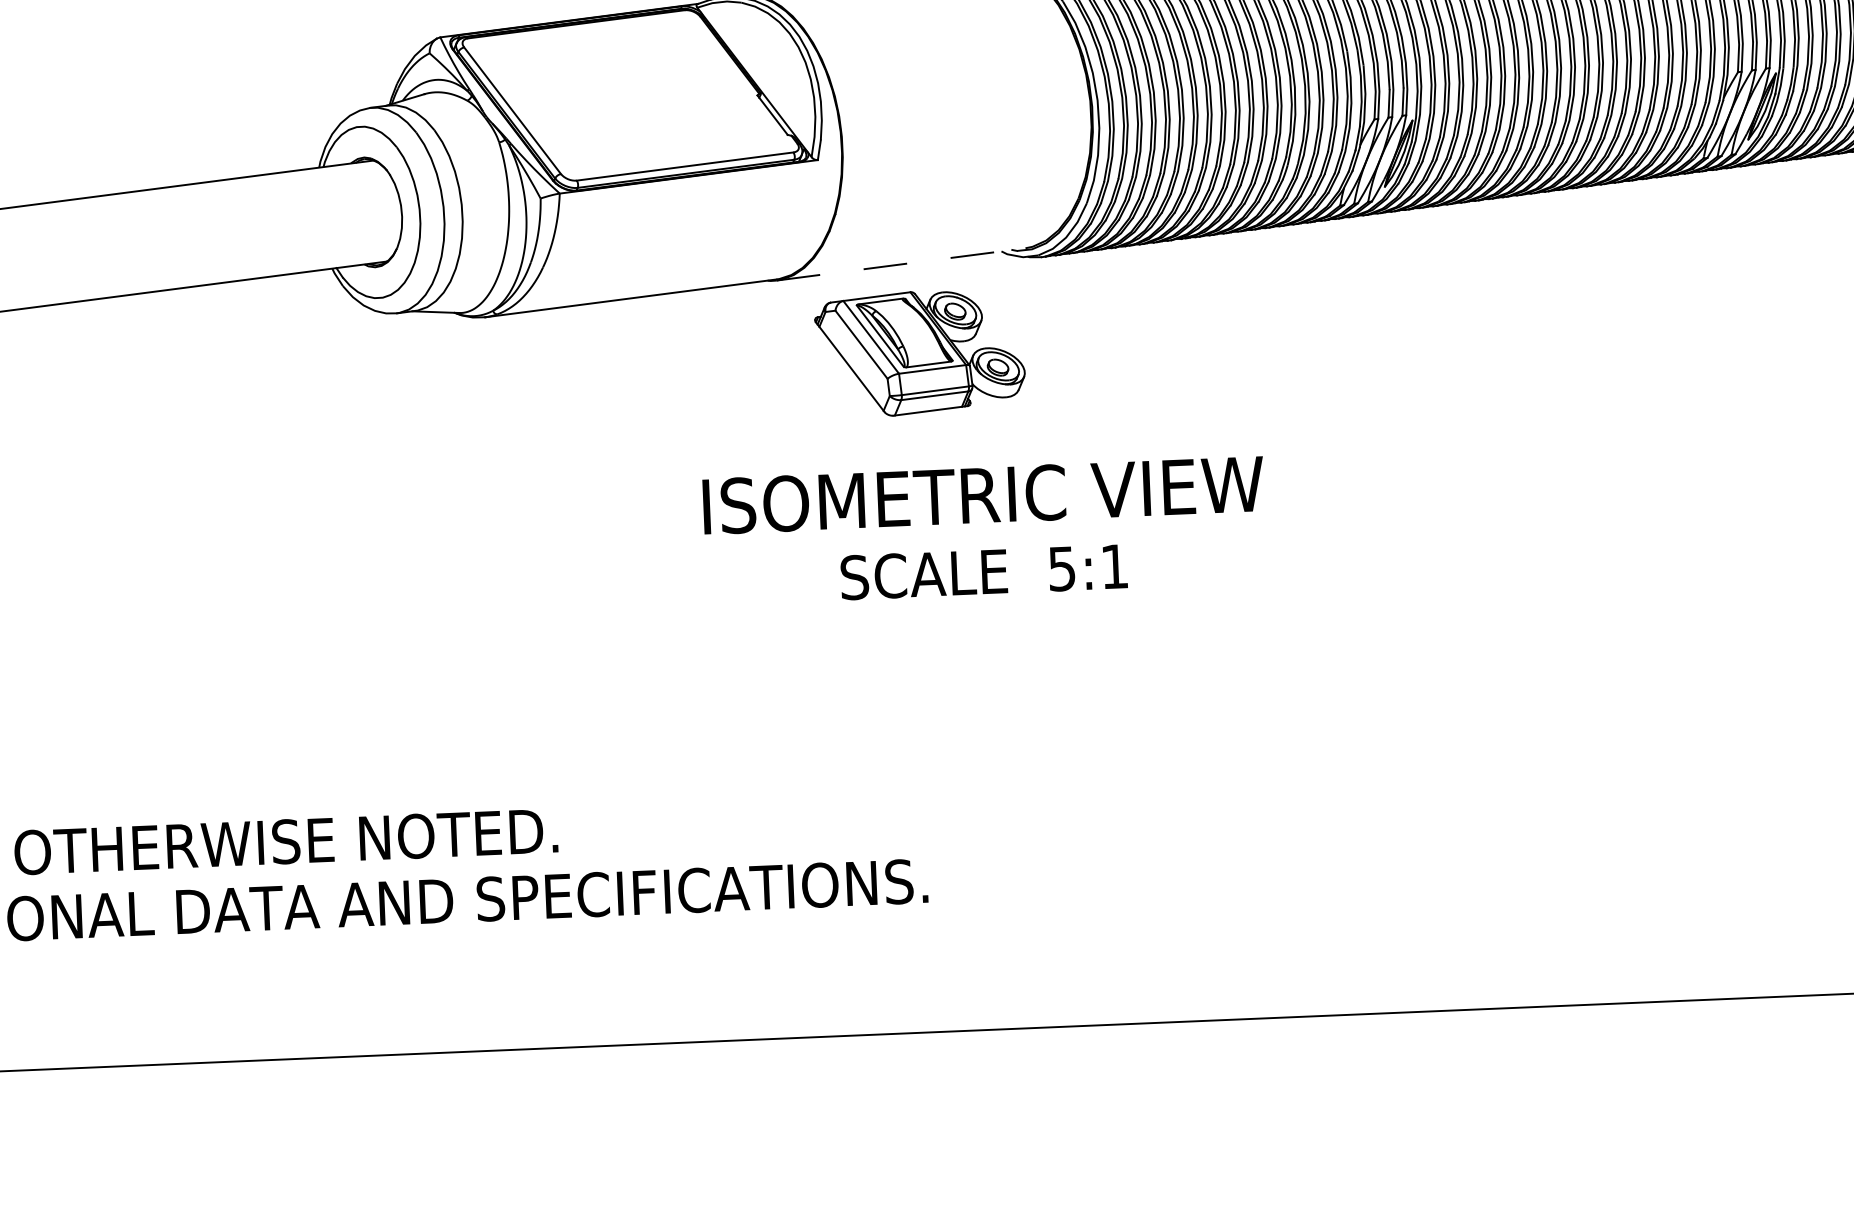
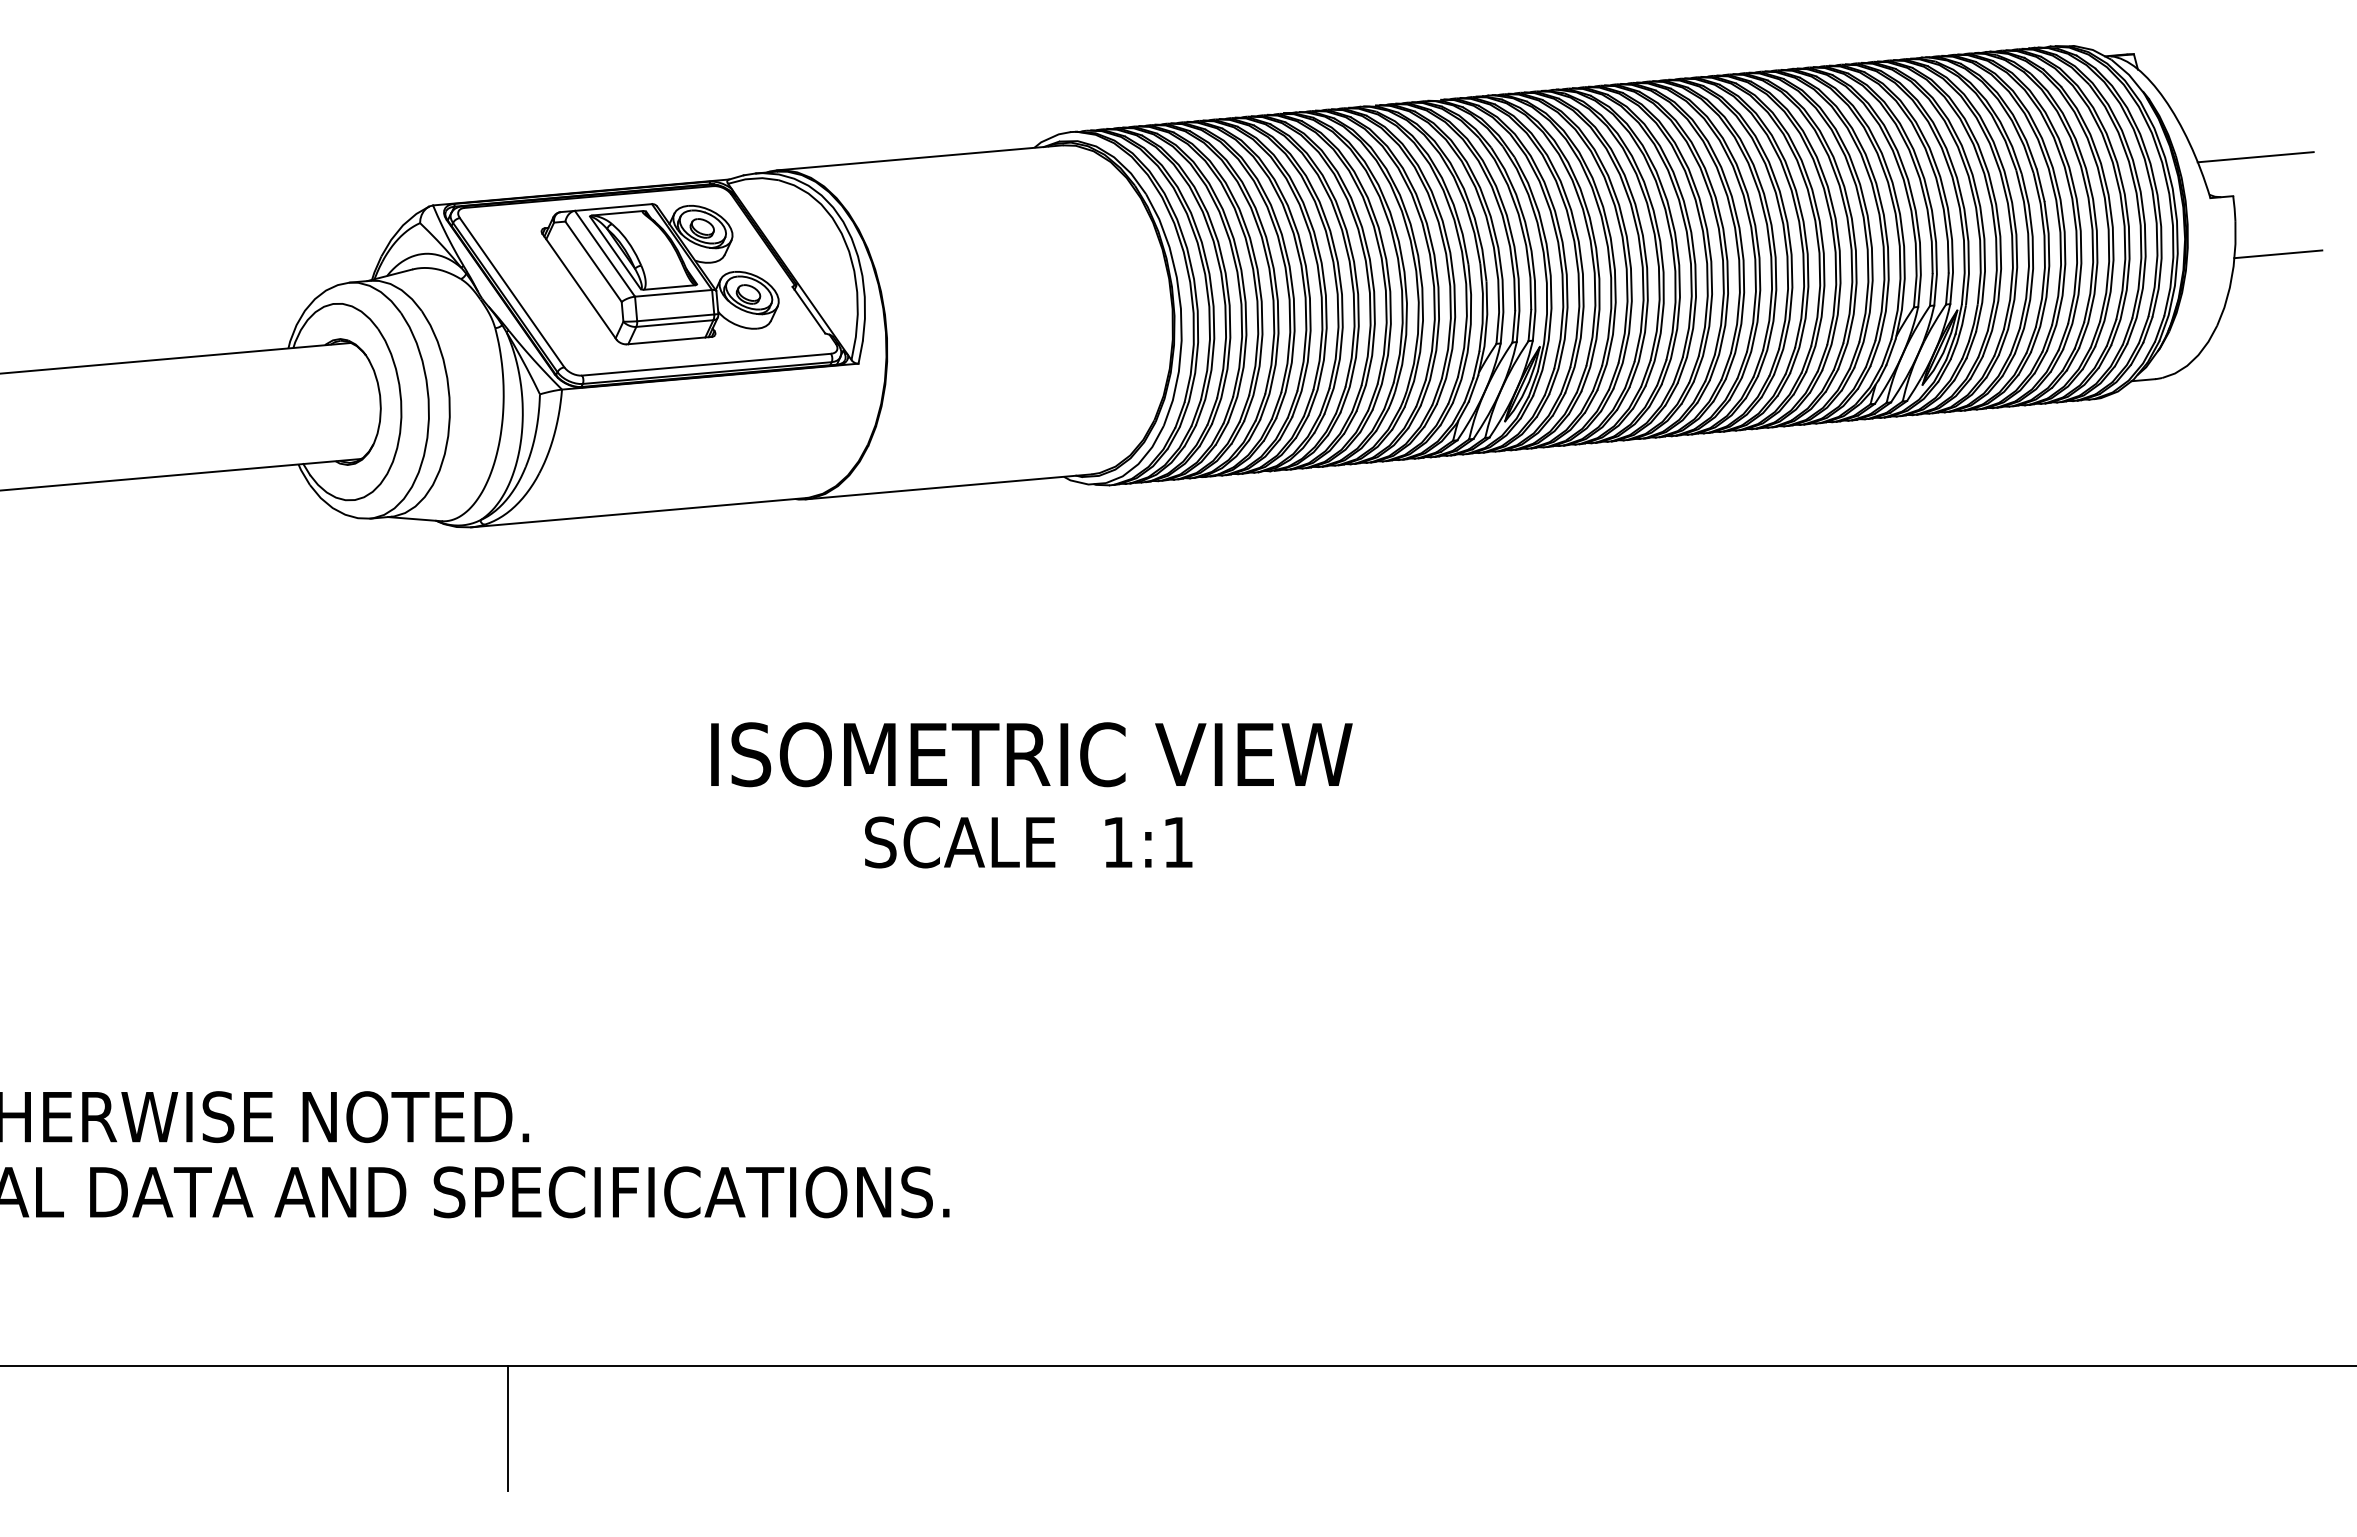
line: (901, 264) -> (949, 486), dashed -> solid
part: (919, 353) -> (659, 274), moved
text: (1061, 568) -> (1117, 842), 5:1 -> 1:1
line: (550, 1103) -> (507, 1428), added

